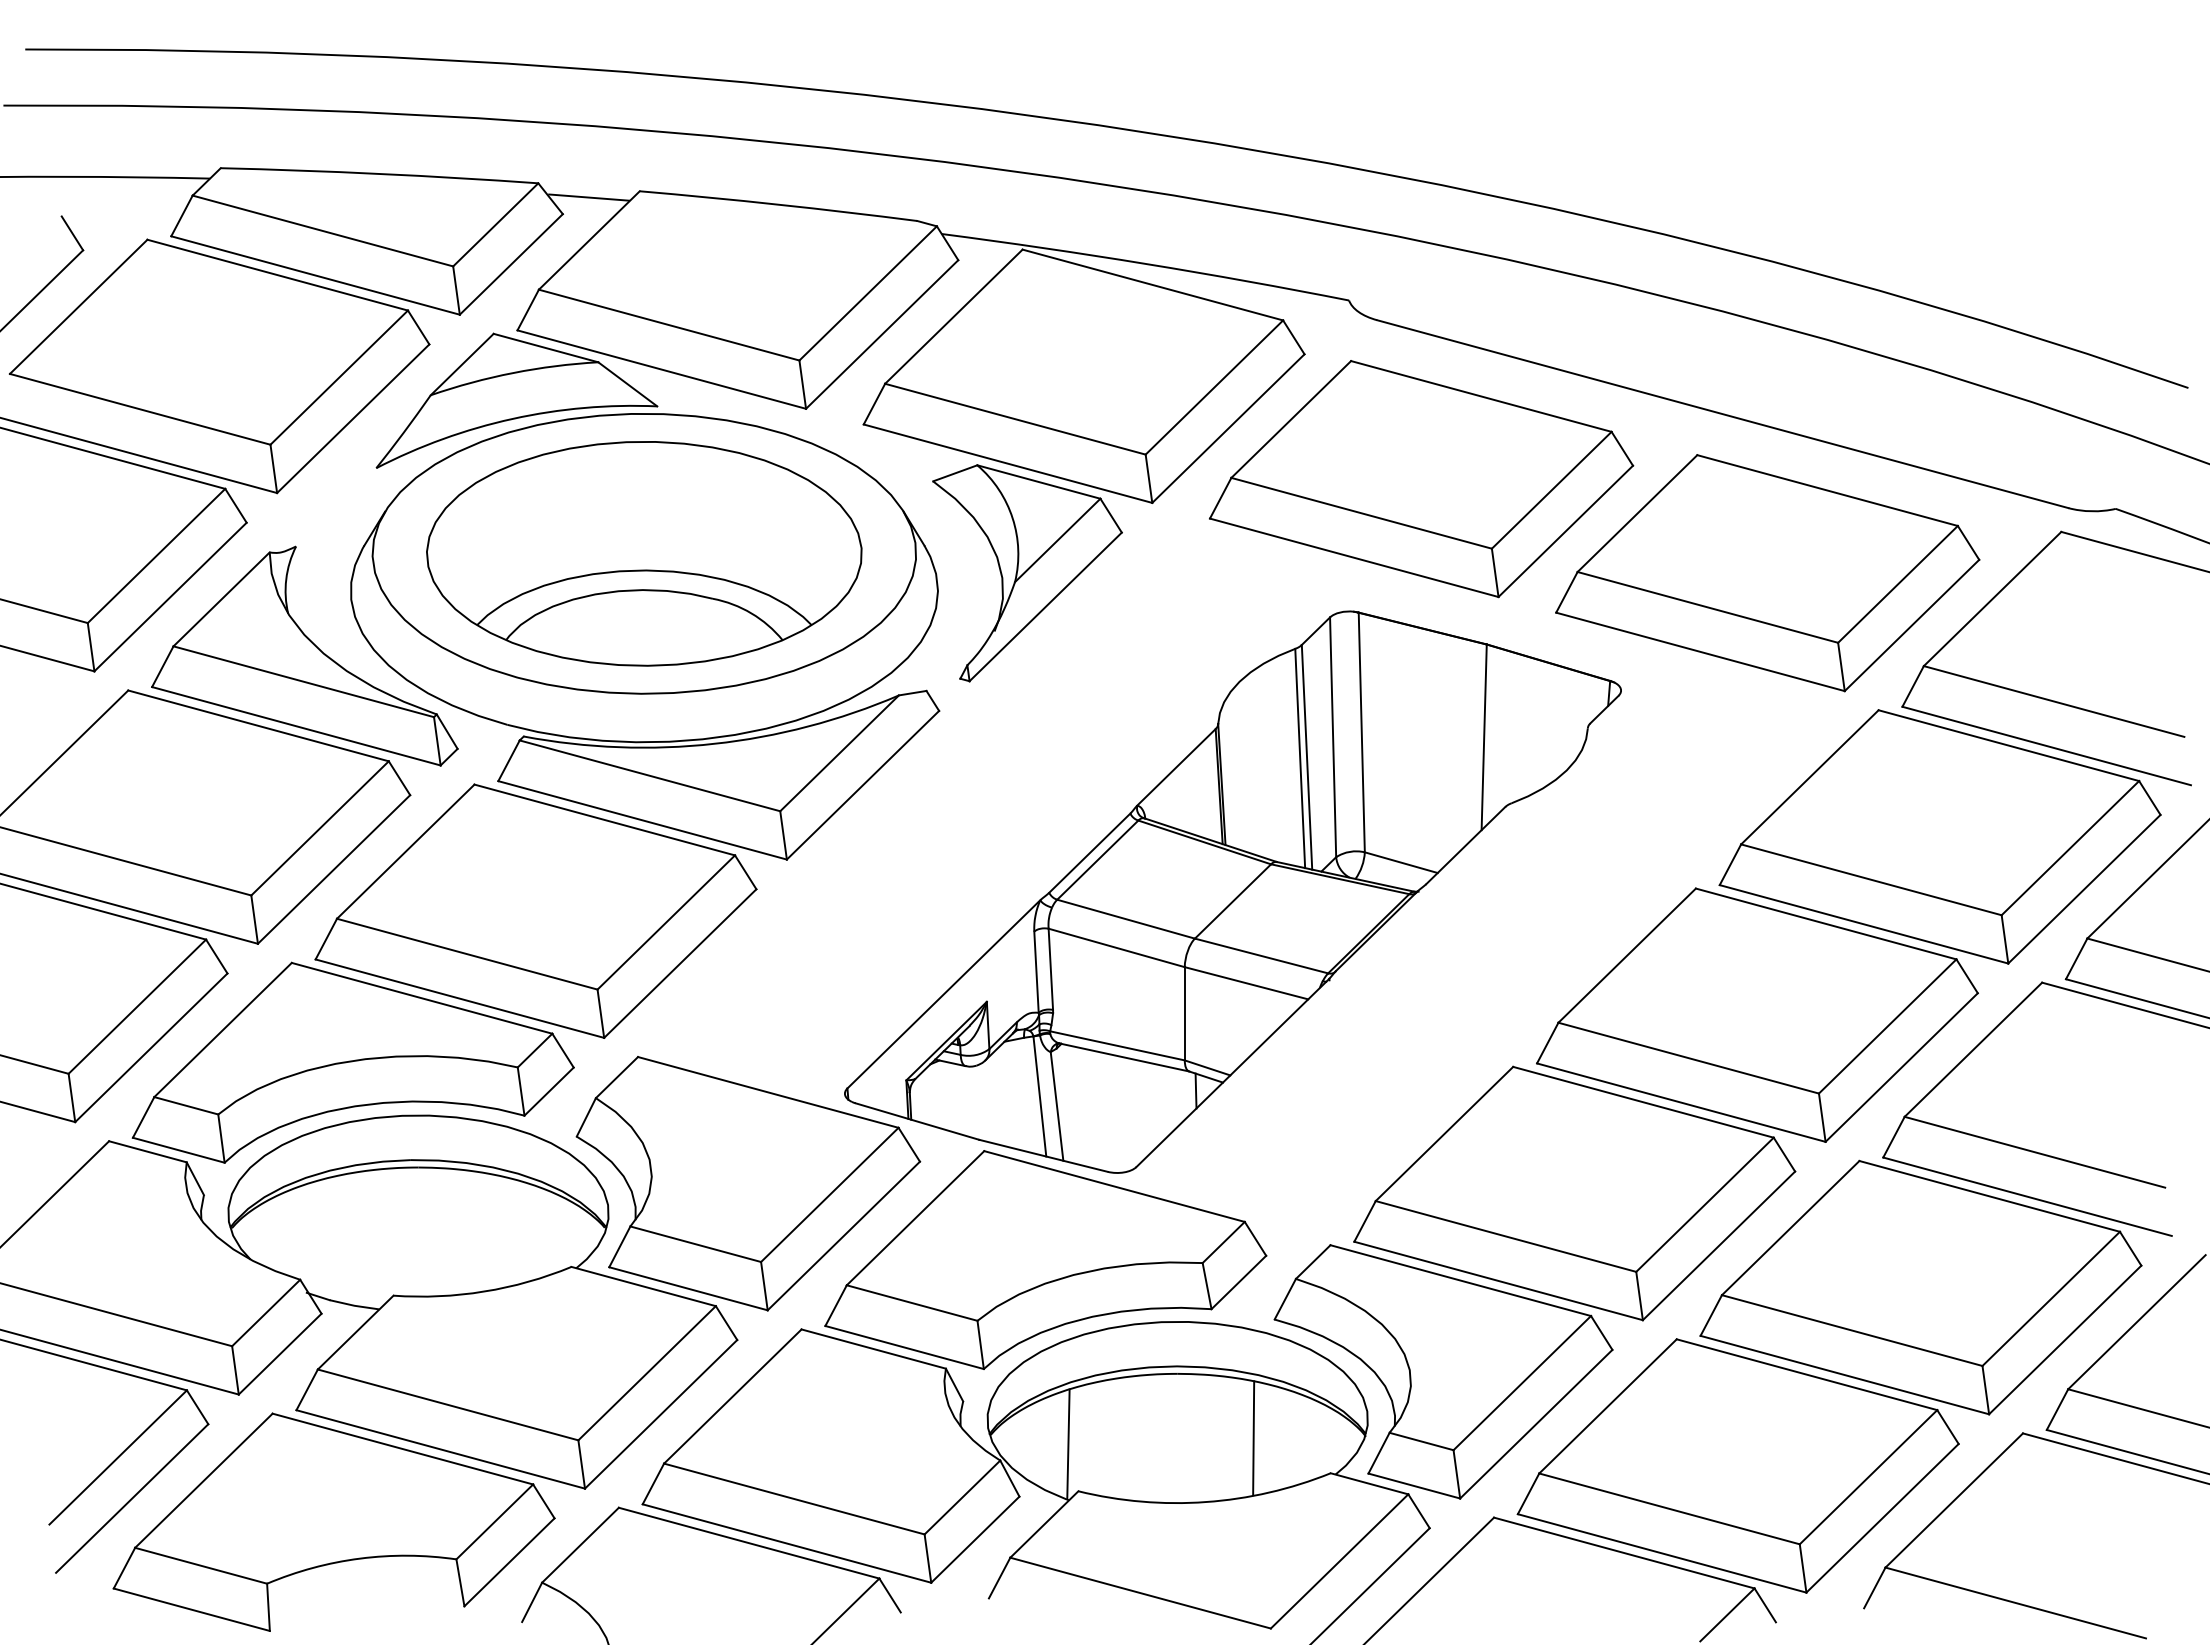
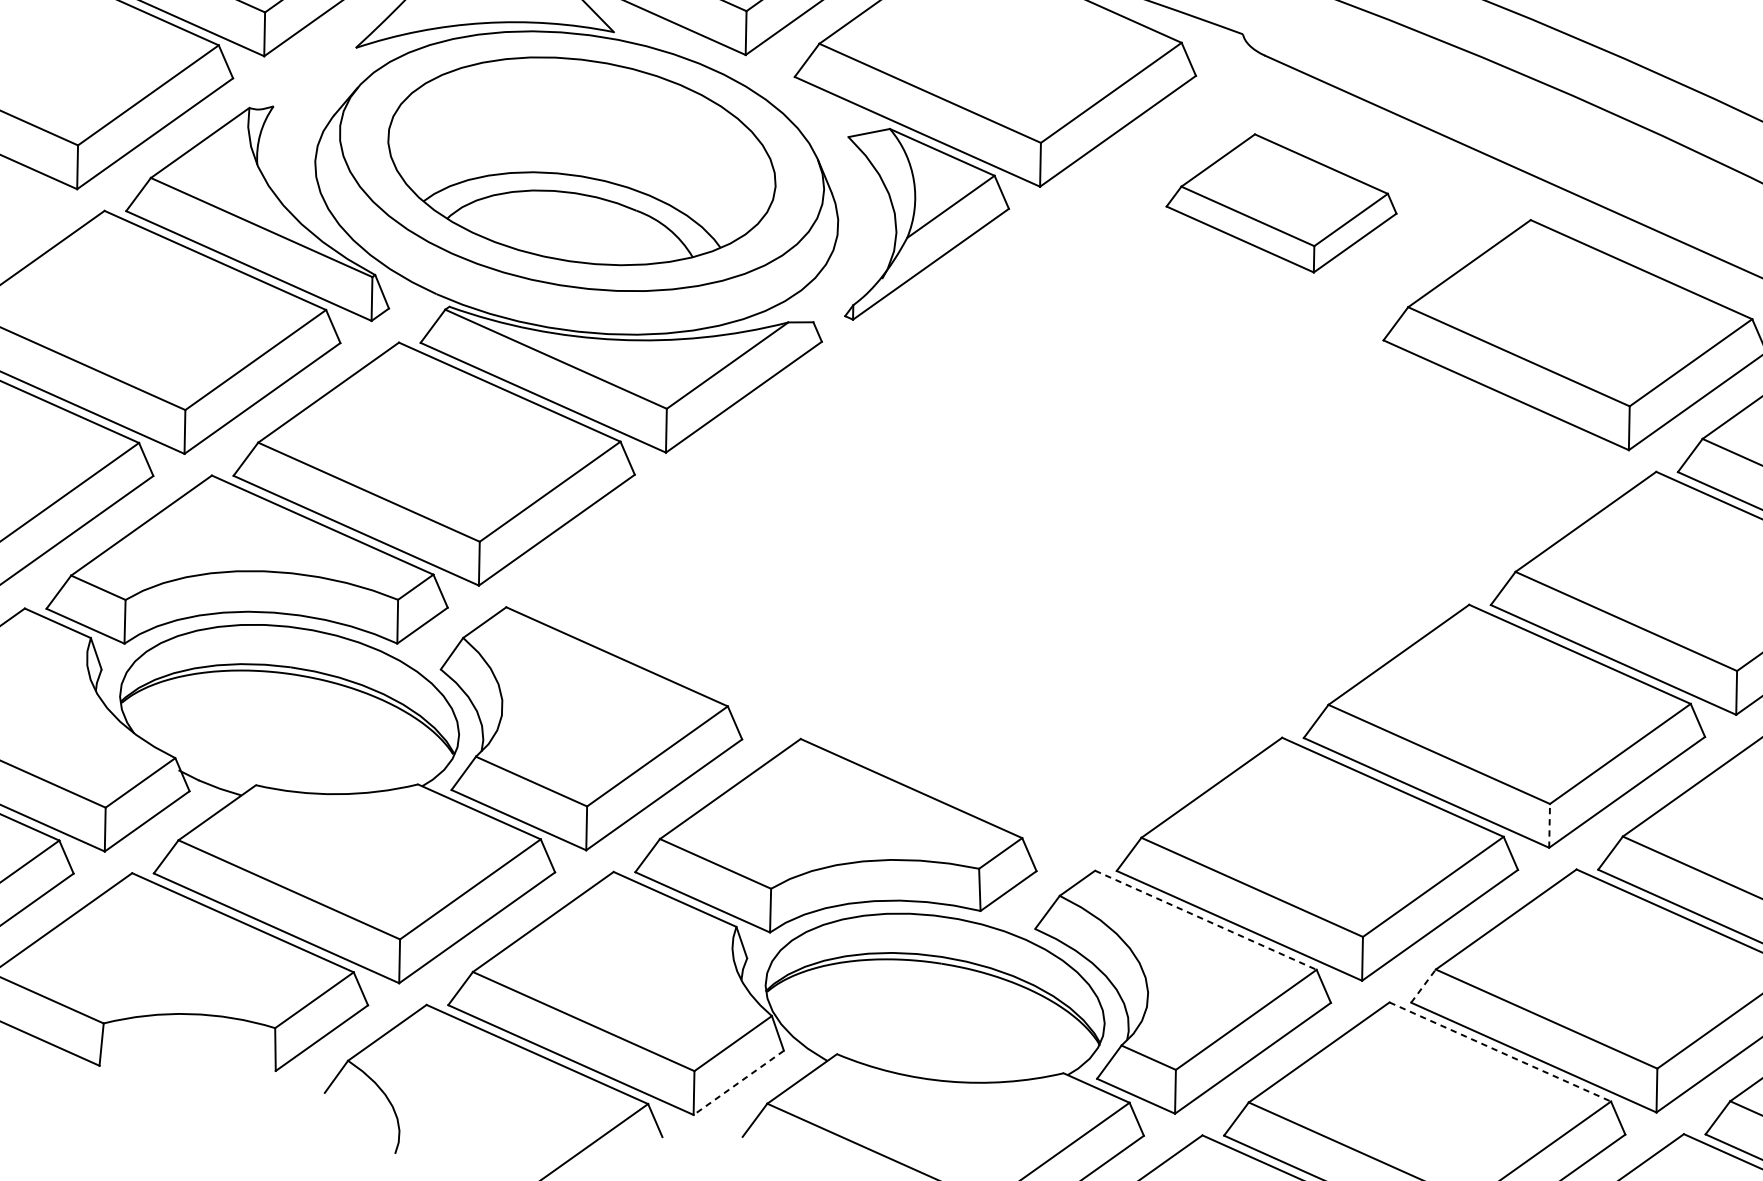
part: (1421, 479) -> (1282, 203), size x0.6
part: (1232, 891) -> (1057, 542), removed
line: (1822, 1117) -> (1549, 825), solid -> dashed
line: (1460, 1280) -> (1205, 920), solid -> dashed
line: (1711, 1315) -> (1423, 986), solid -> dashed
line: (1807, 1374) -> (1500, 1051), solid -> dashed
line: (1253, 1438) -> (999, 1031), removed
line: (1068, 1443) -> (834, 1010), removed
line: (975, 1539) -> (738, 1082), solid -> dashed

